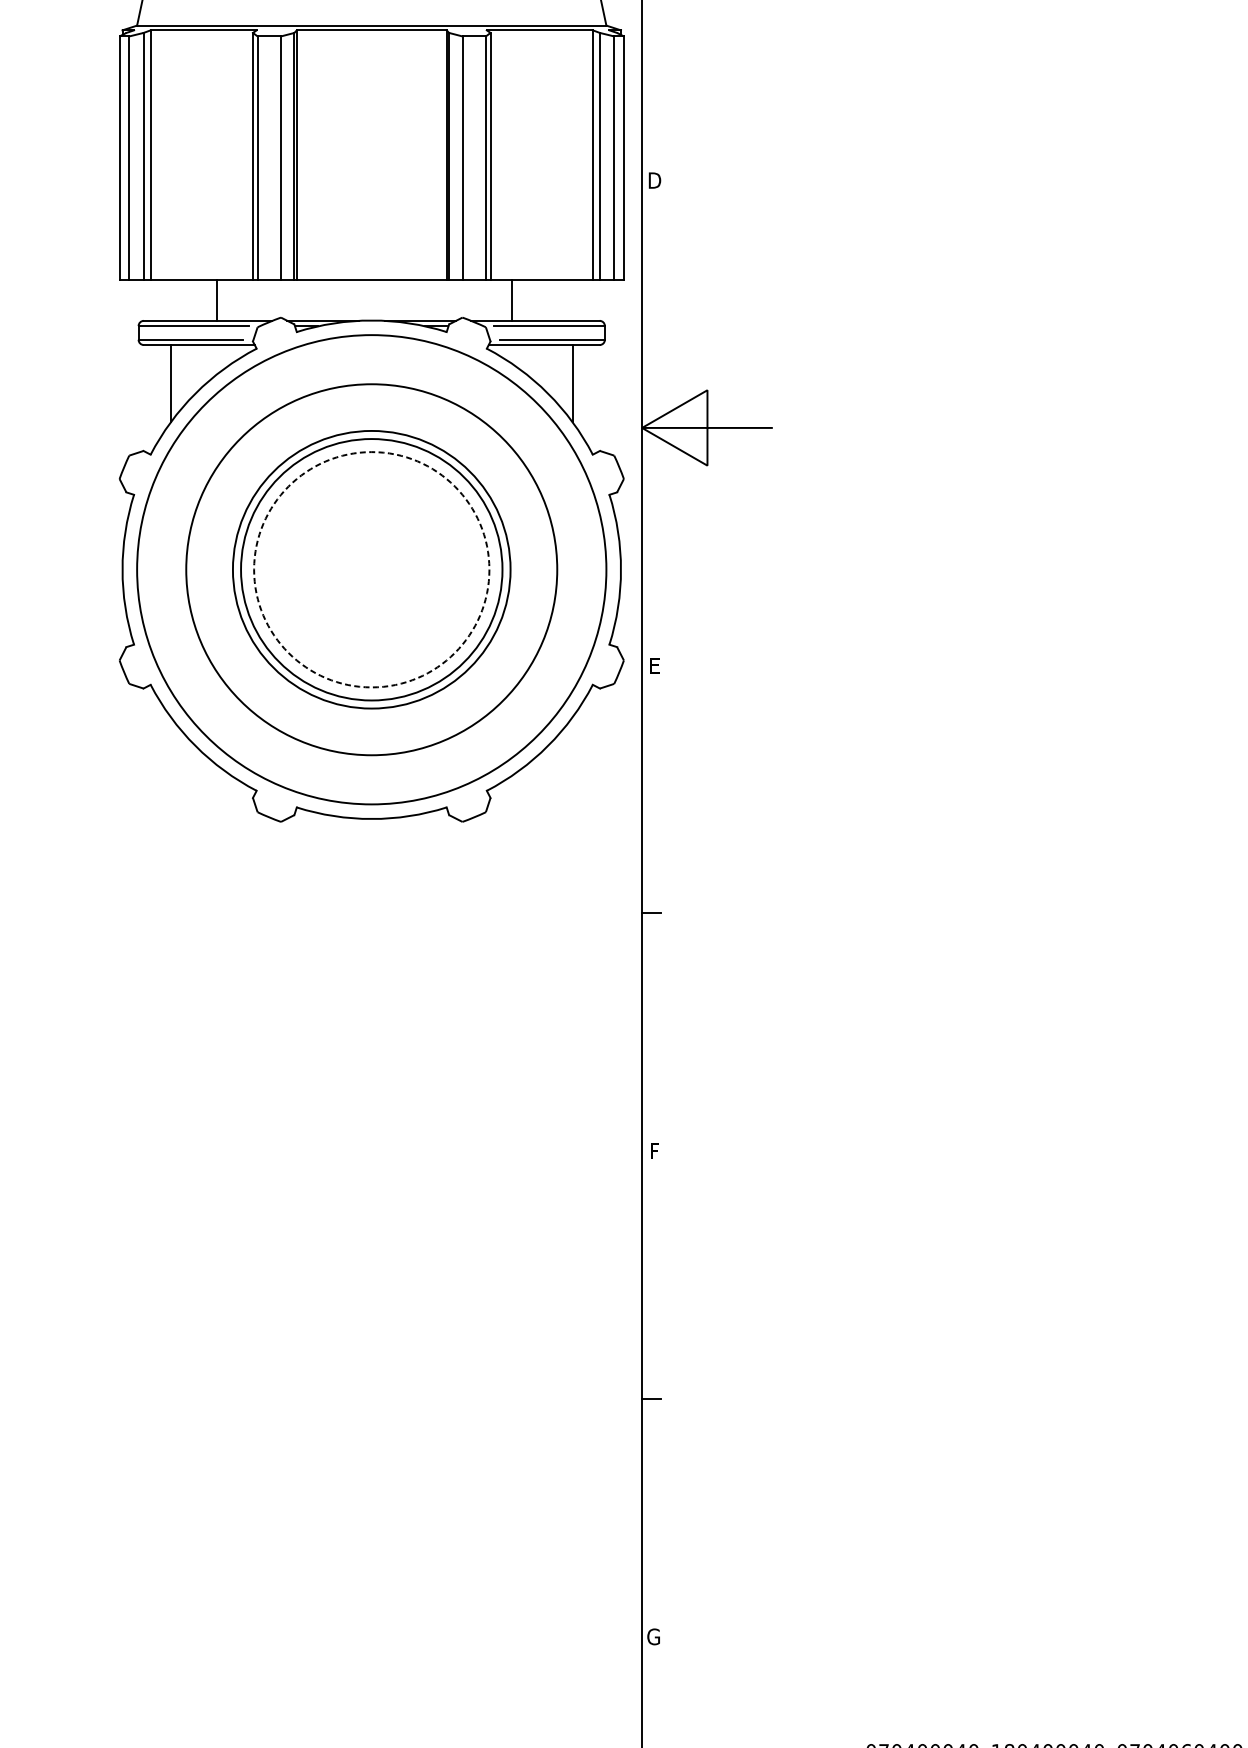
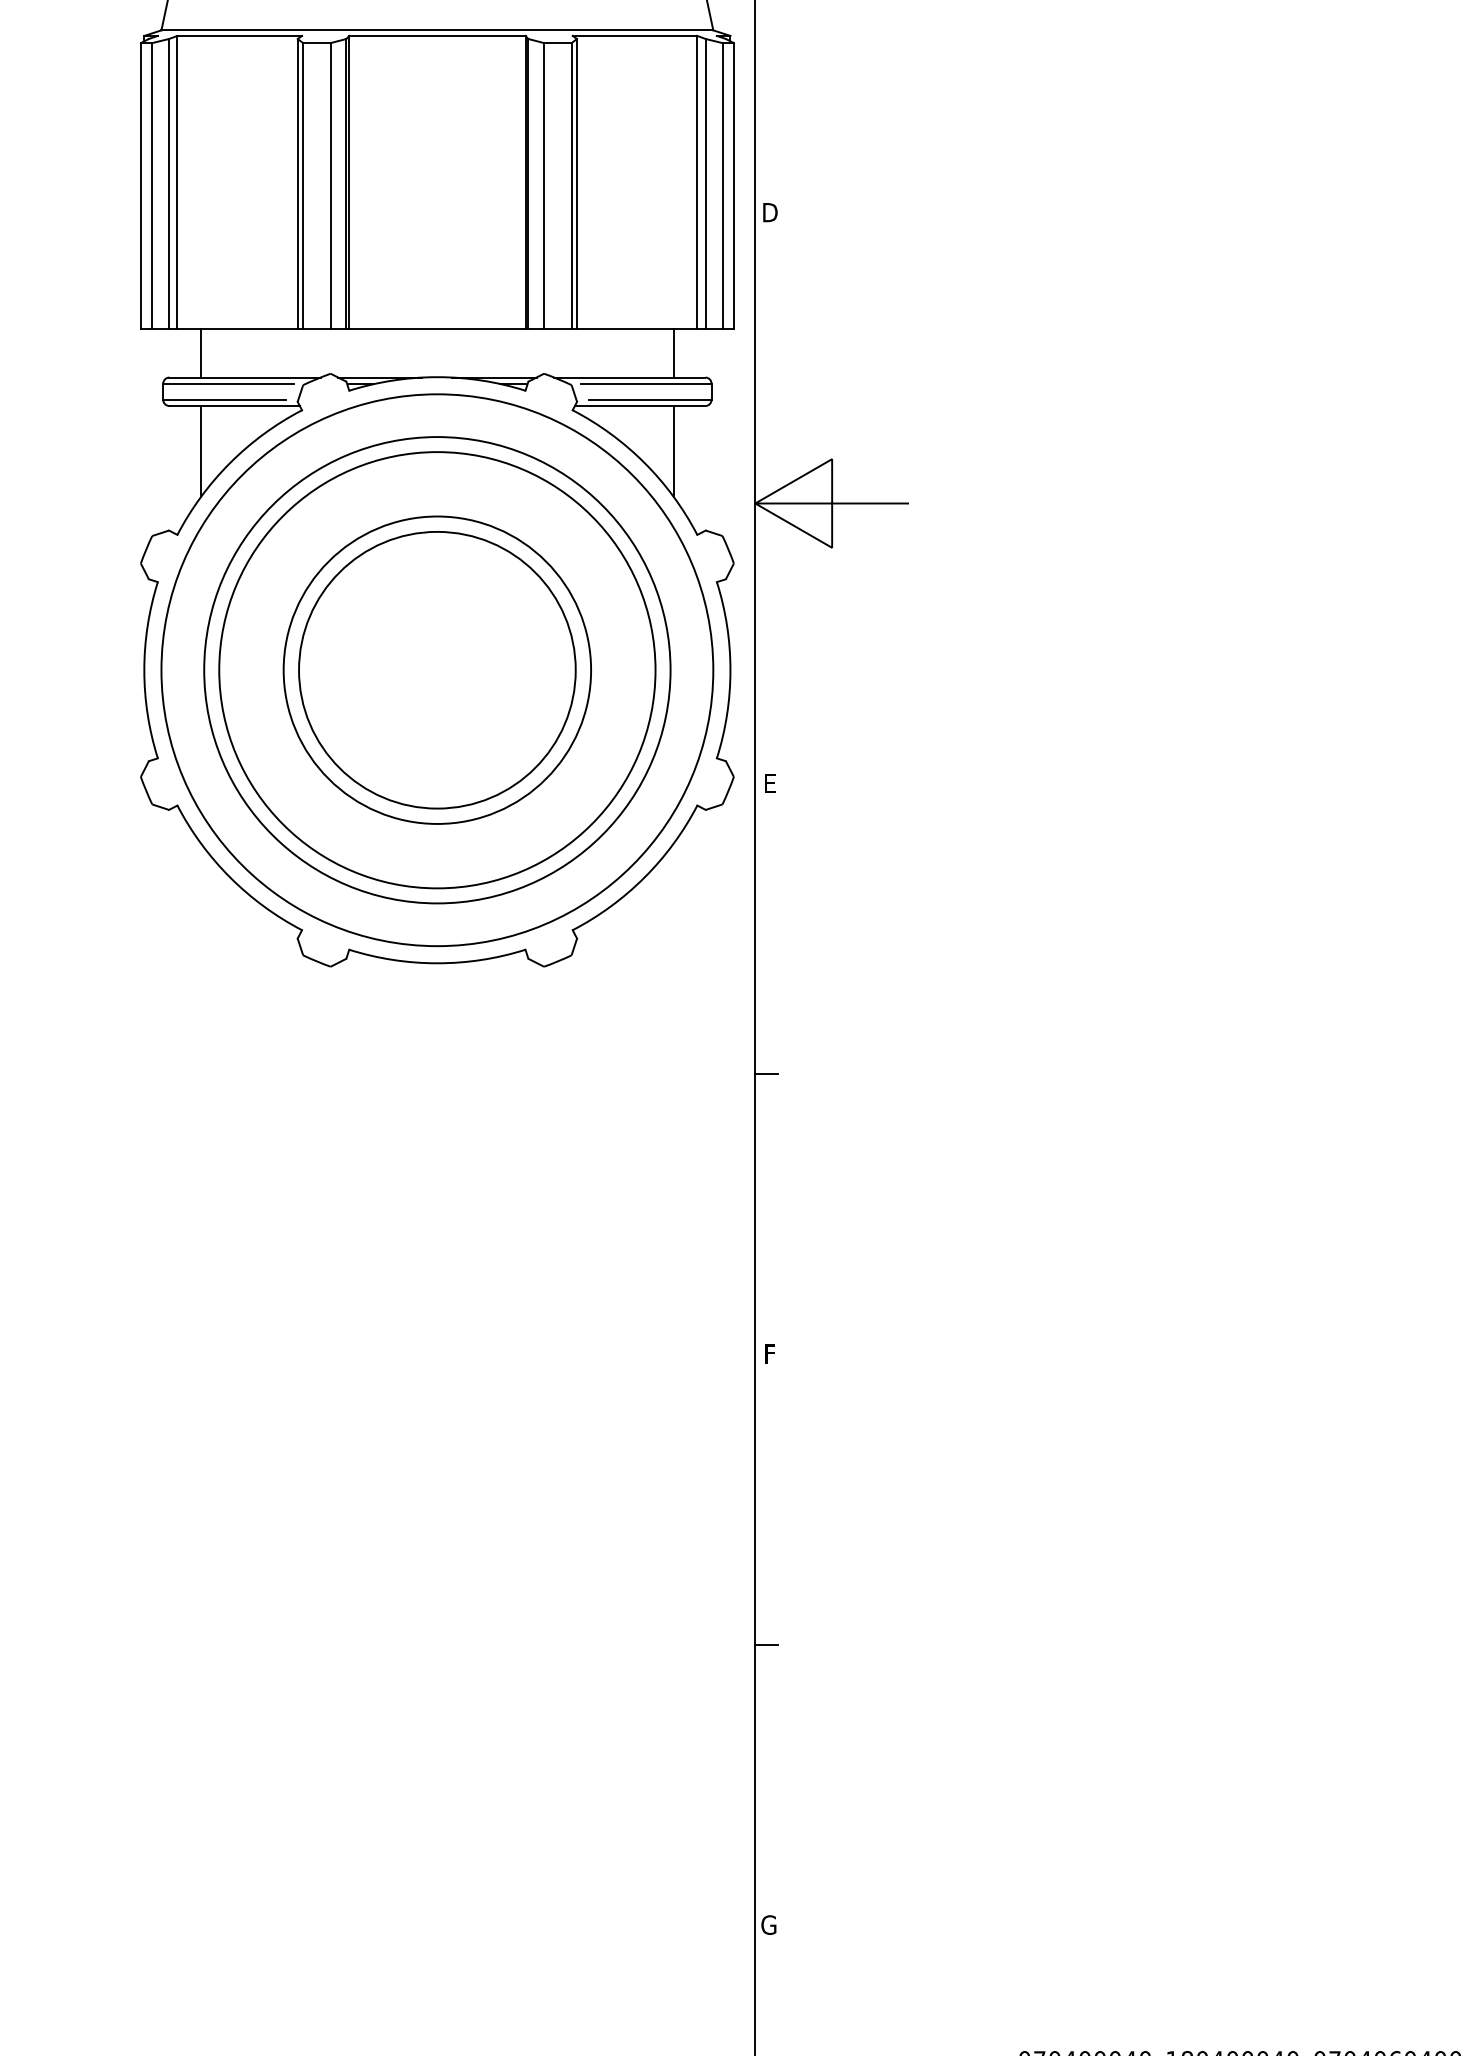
line: (217, 299) -> (201, 352), moved
line: (511, 299) -> (673, 352), moved
circle: (371, 569) -> (437, 669), dashed -> solid
circle: (371, 569) -> (437, 670), size x1.43

